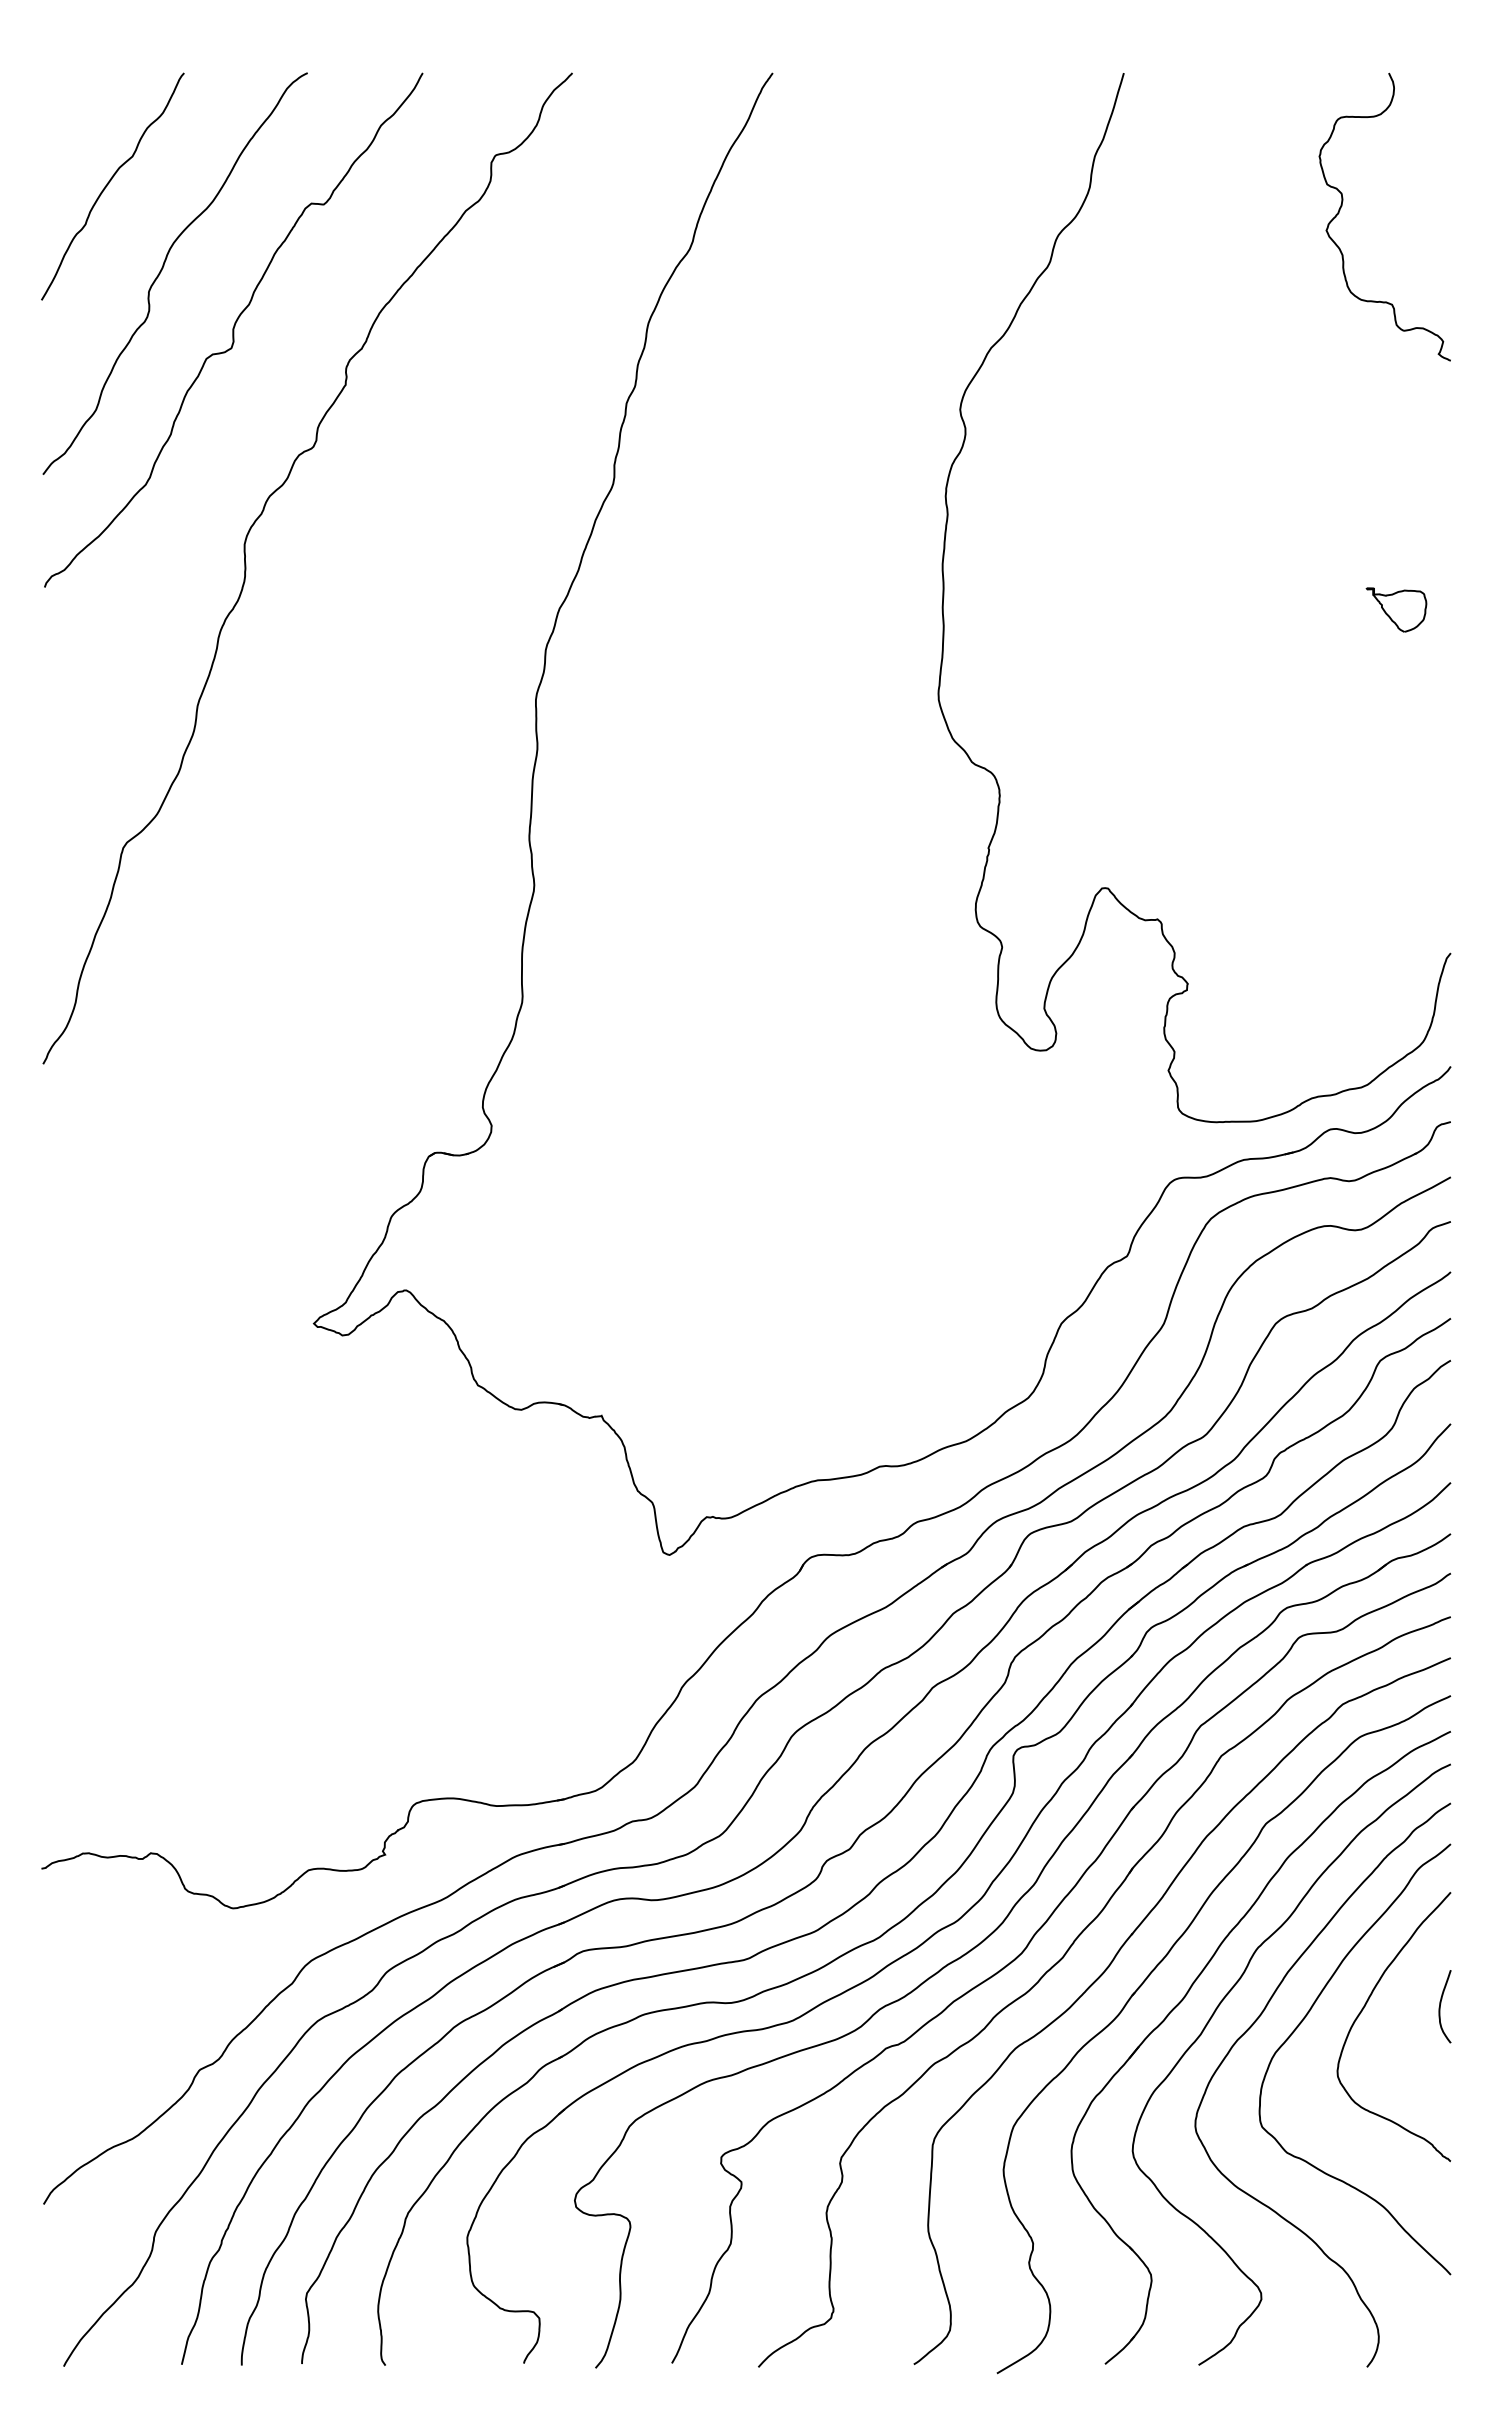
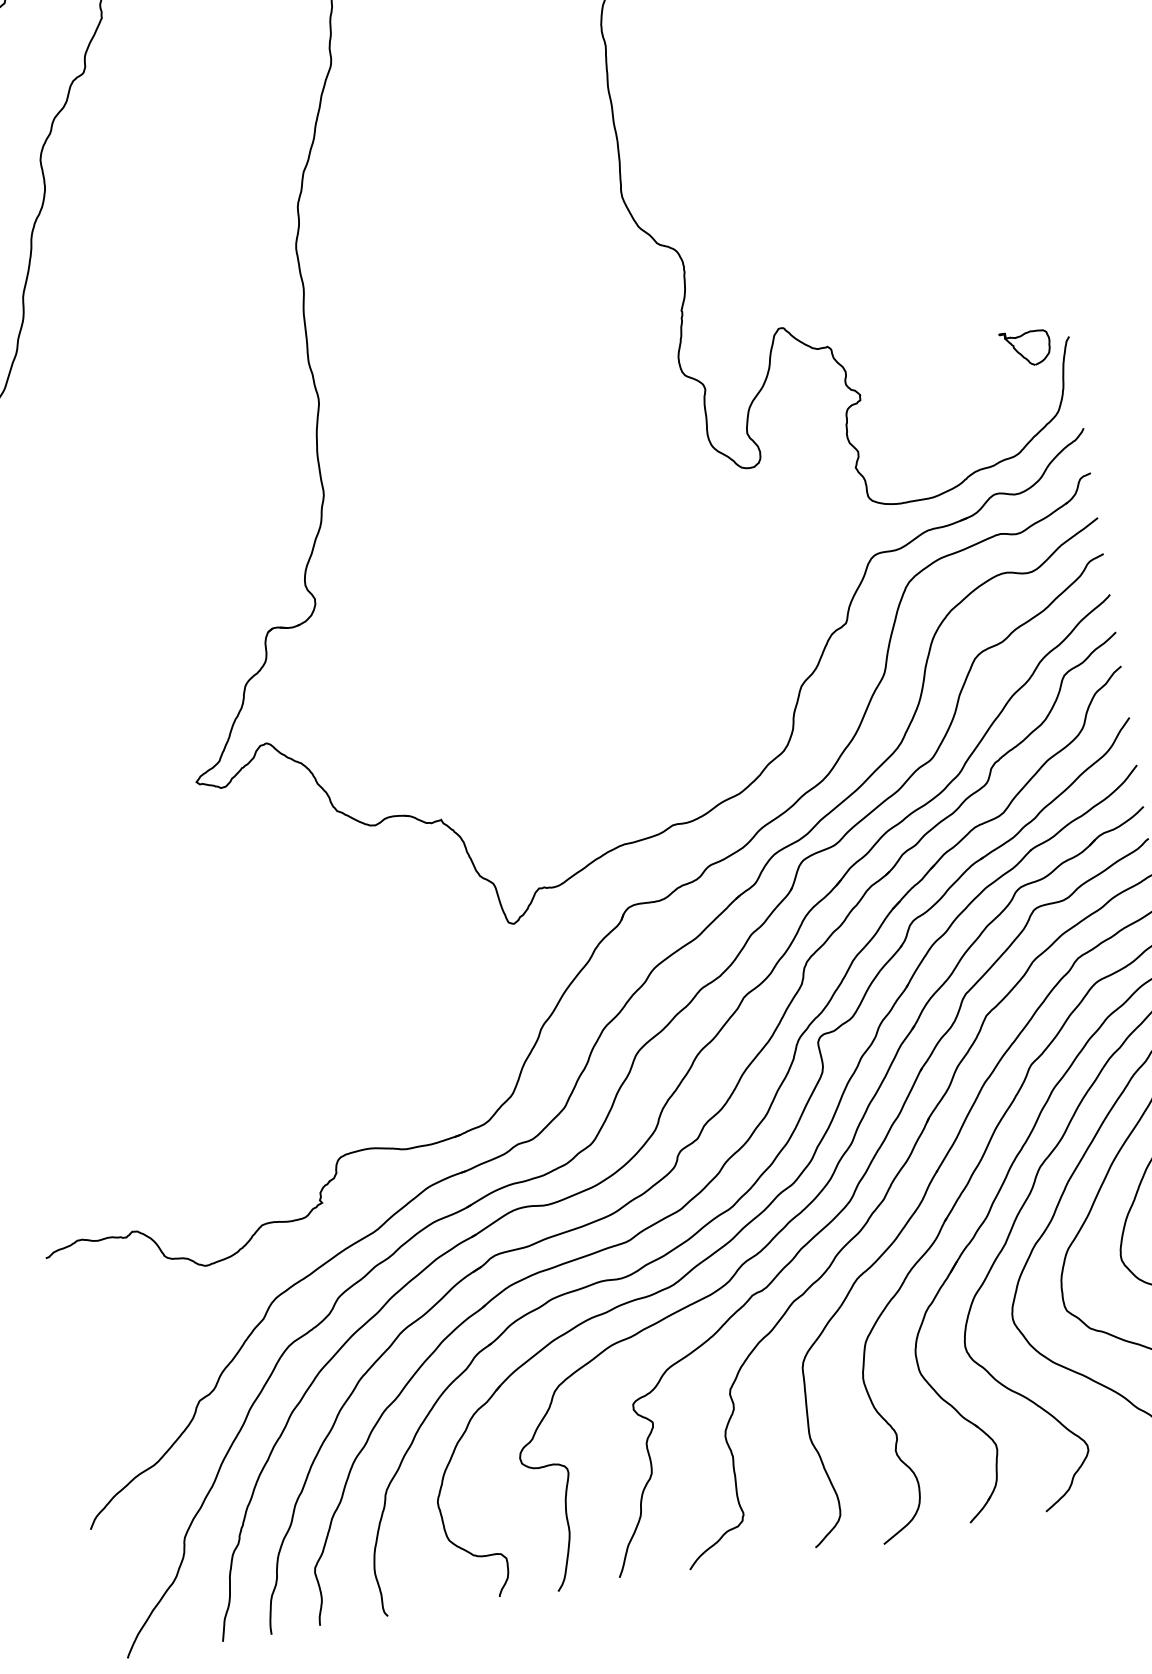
part: (1396, 609) -> (1025, 347), moved

